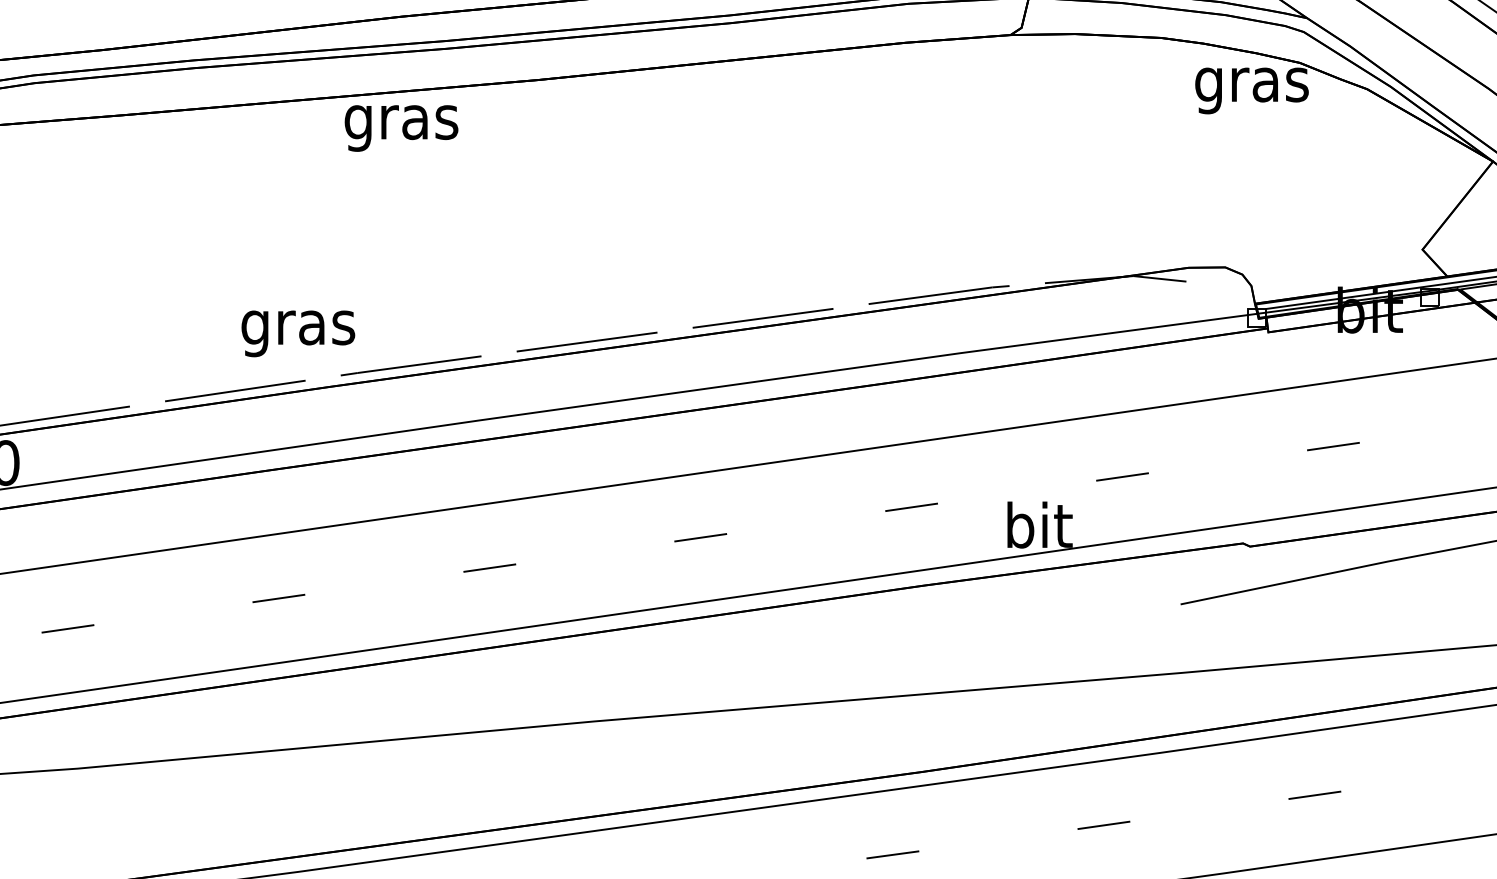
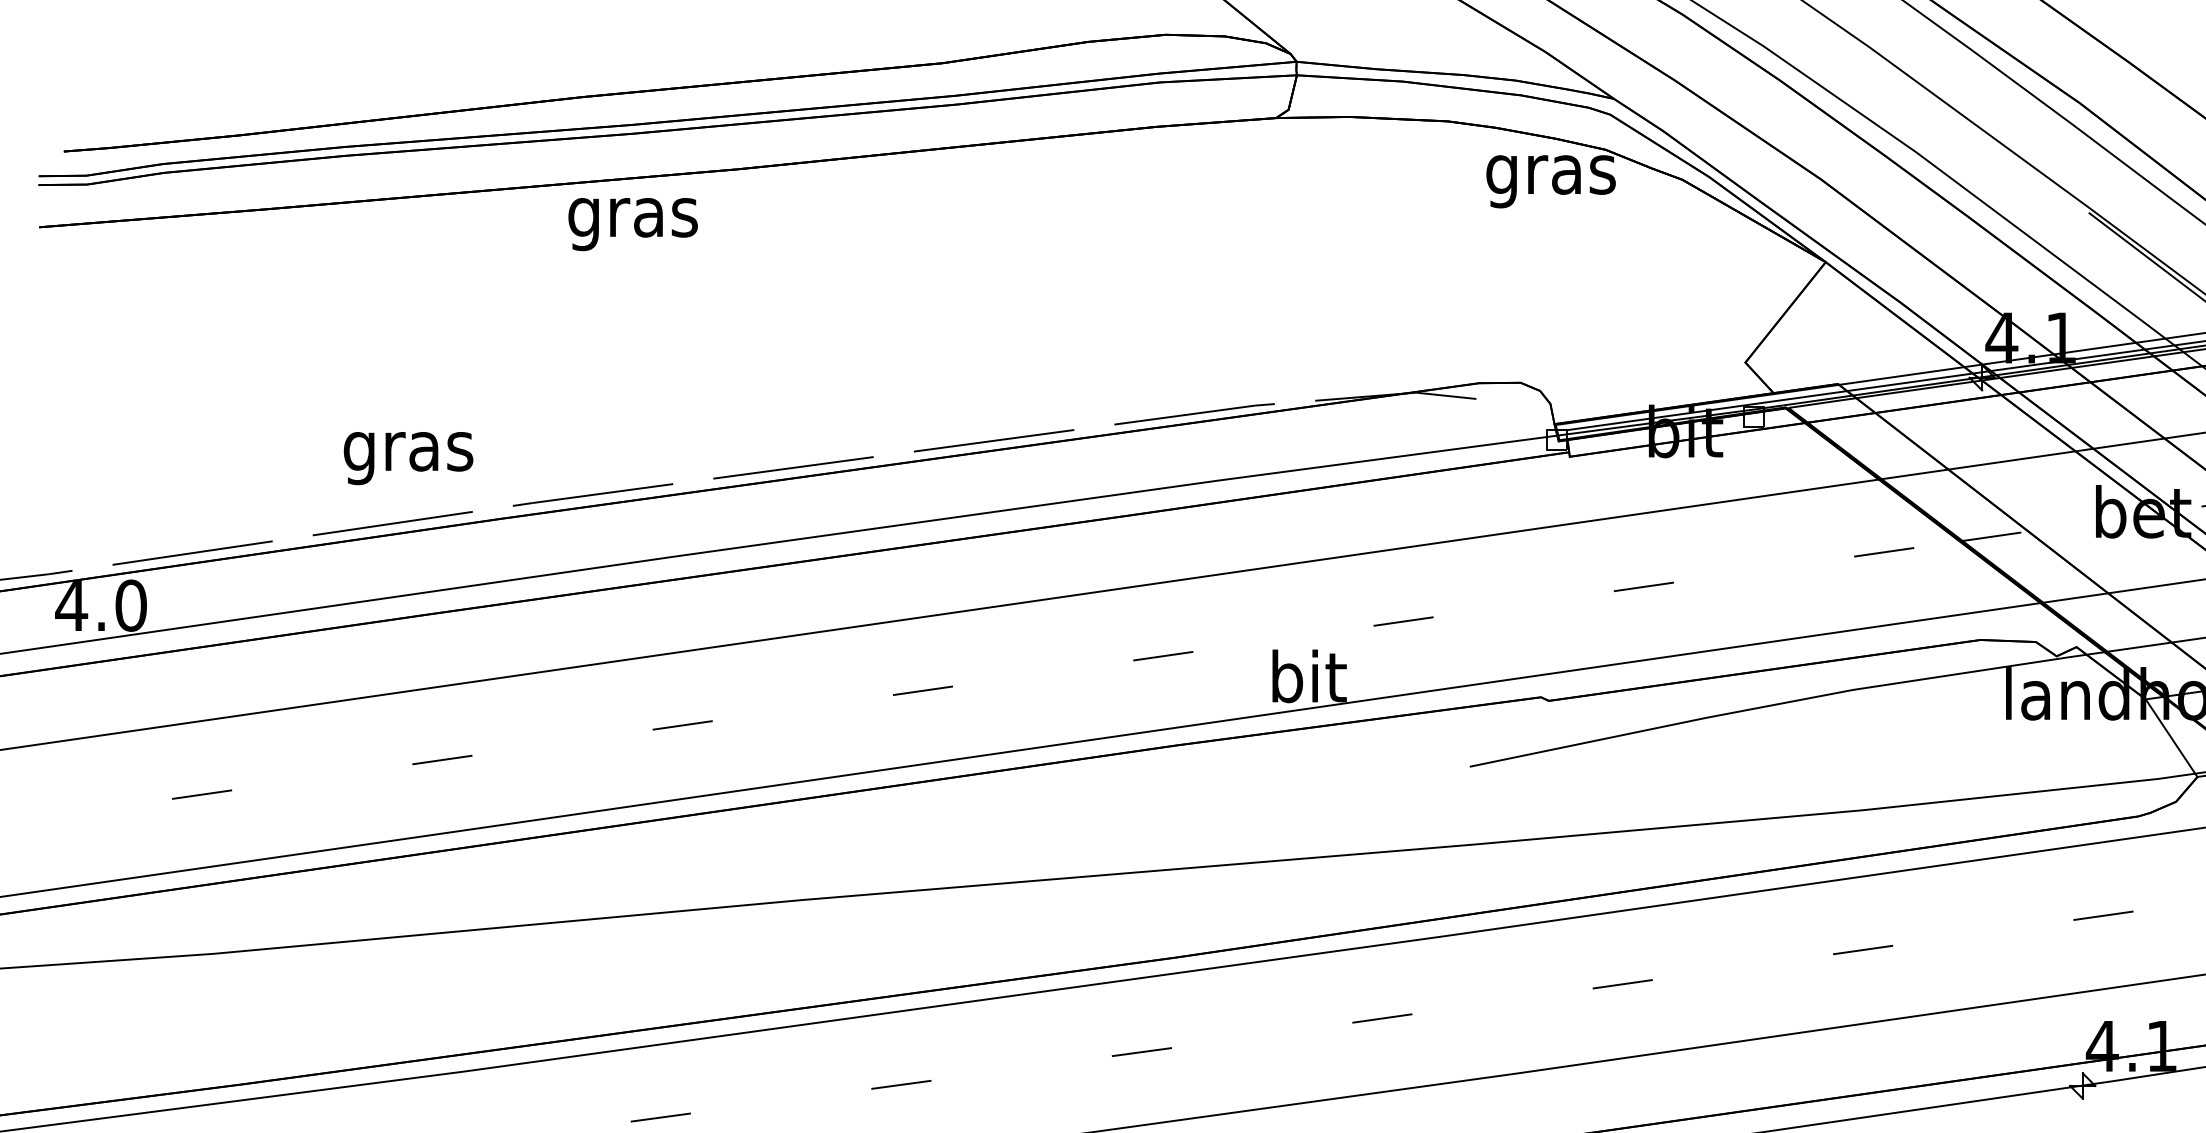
text: (400, 128) -> (632, 224), moved
text: (298, 333) -> (408, 458), moved

